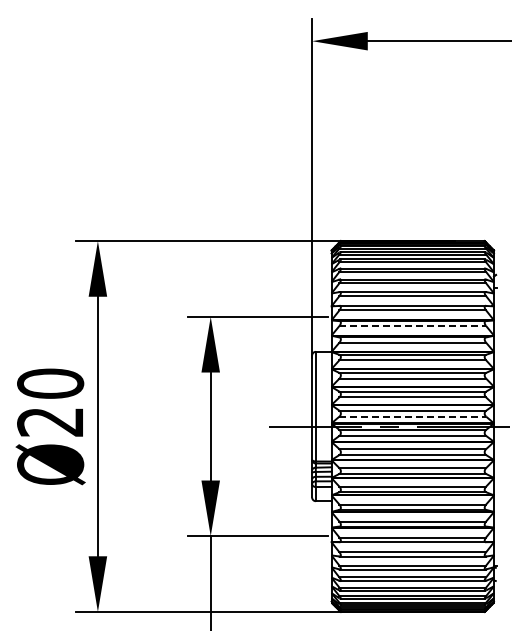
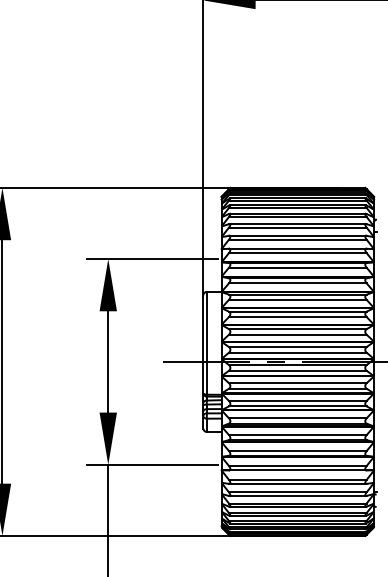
line: (413, 326) -> (298, 268), dashed -> solid
line: (413, 416) -> (298, 352), dashed -> solid

